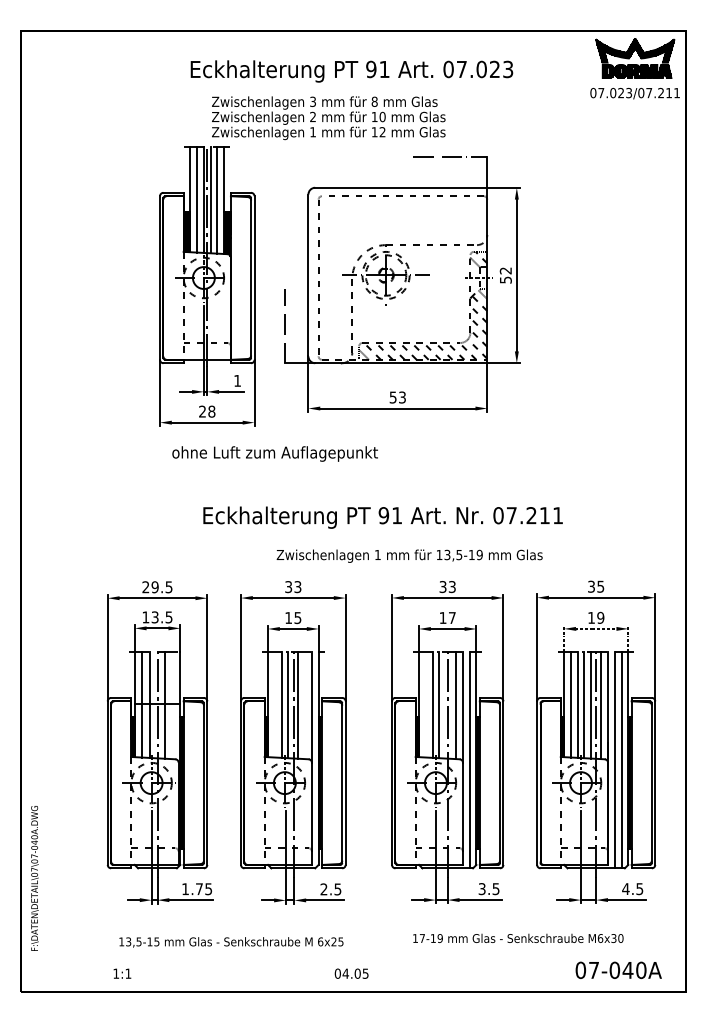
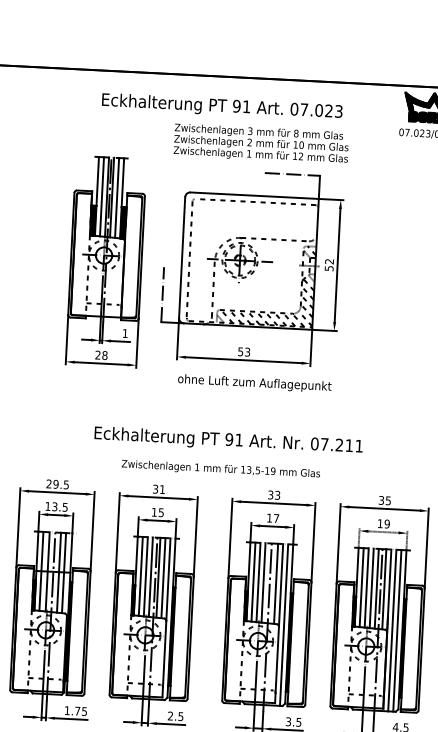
text: (328, 118) -> (261, 144), moved
text: (274, 453) -> (254, 383), moved
text: (409, 555) -> (220, 468), moved
text: (297, 587) -> (162, 489), 33 -> 31
line: (171, 704) -> (63, 572), added
line: (274, 704) -> (140, 576), added
line: (305, 704) -> (163, 577), added
line: (425, 704) -> (253, 582), added

